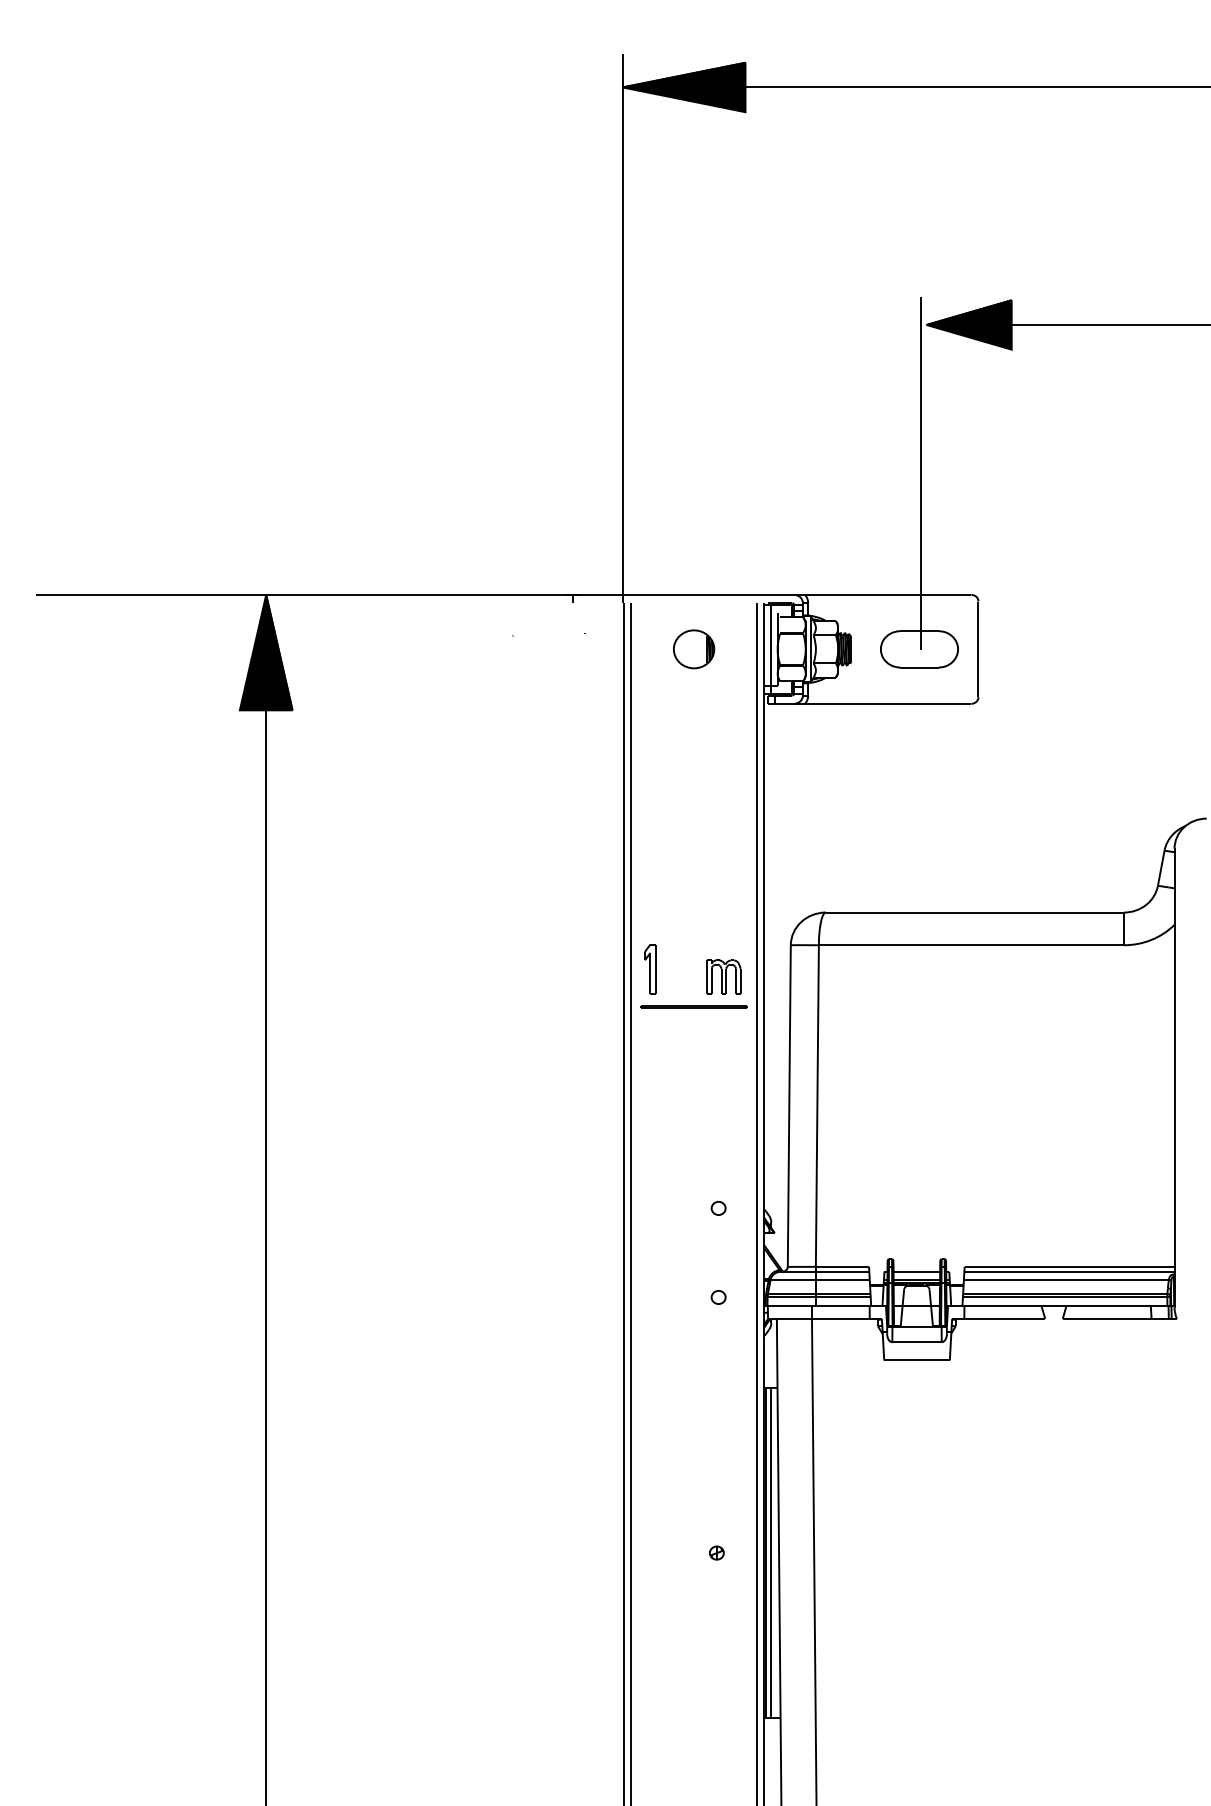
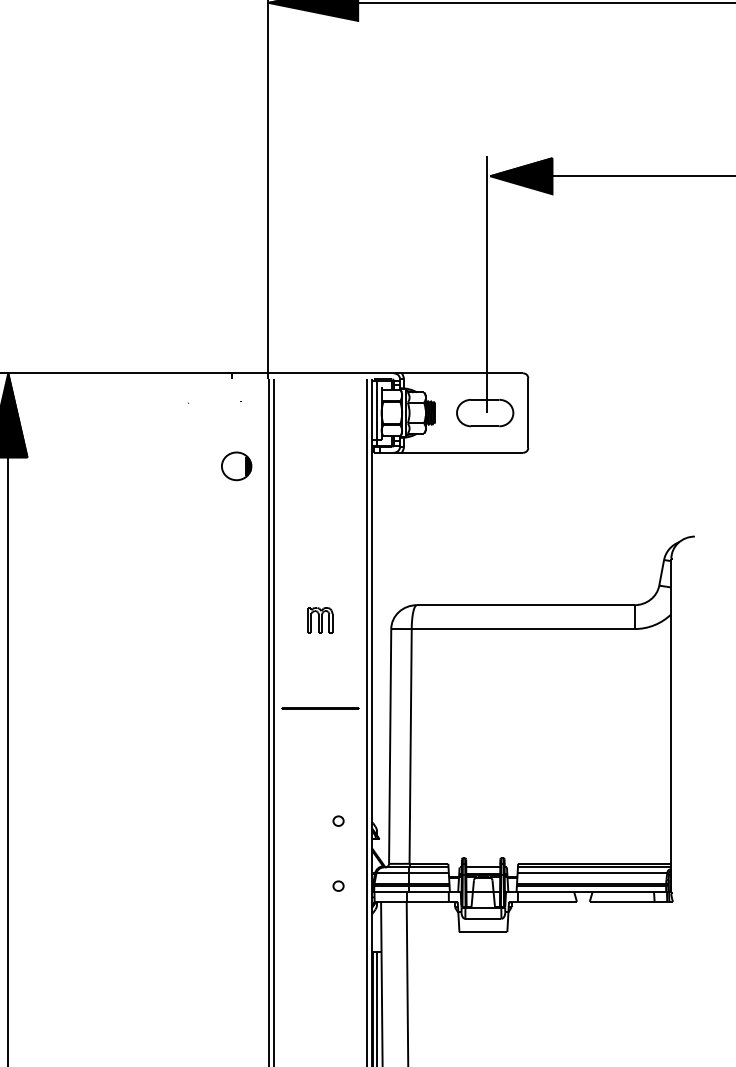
part: (694, 649) -> (236, 466), moved
part: (650, 969) -> (288, 646), removed
part: (723, 976) -> (320, 619), moved
line: (693, 1006) -> (320, 708), moved

